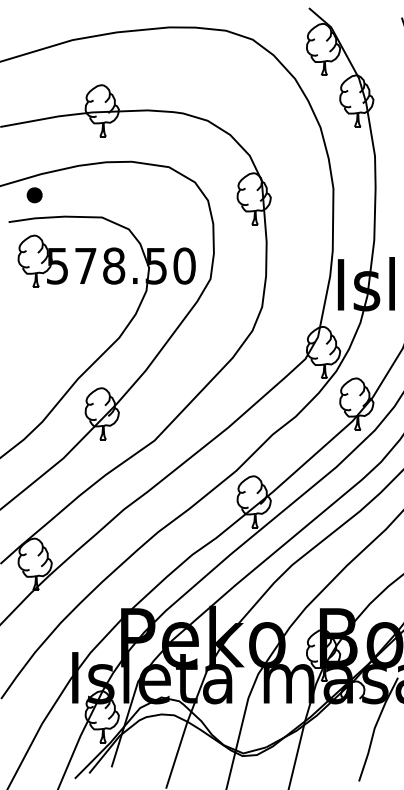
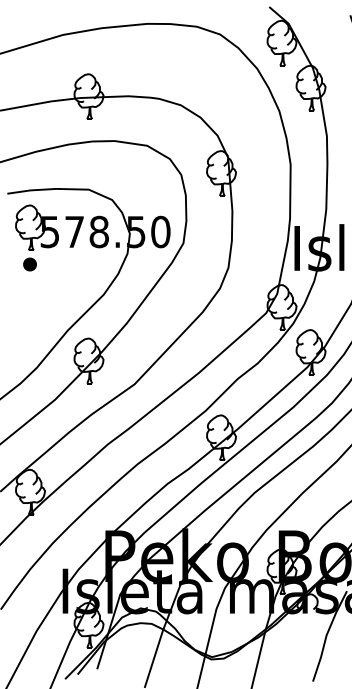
part: (34, 195) -> (29, 264), moved

